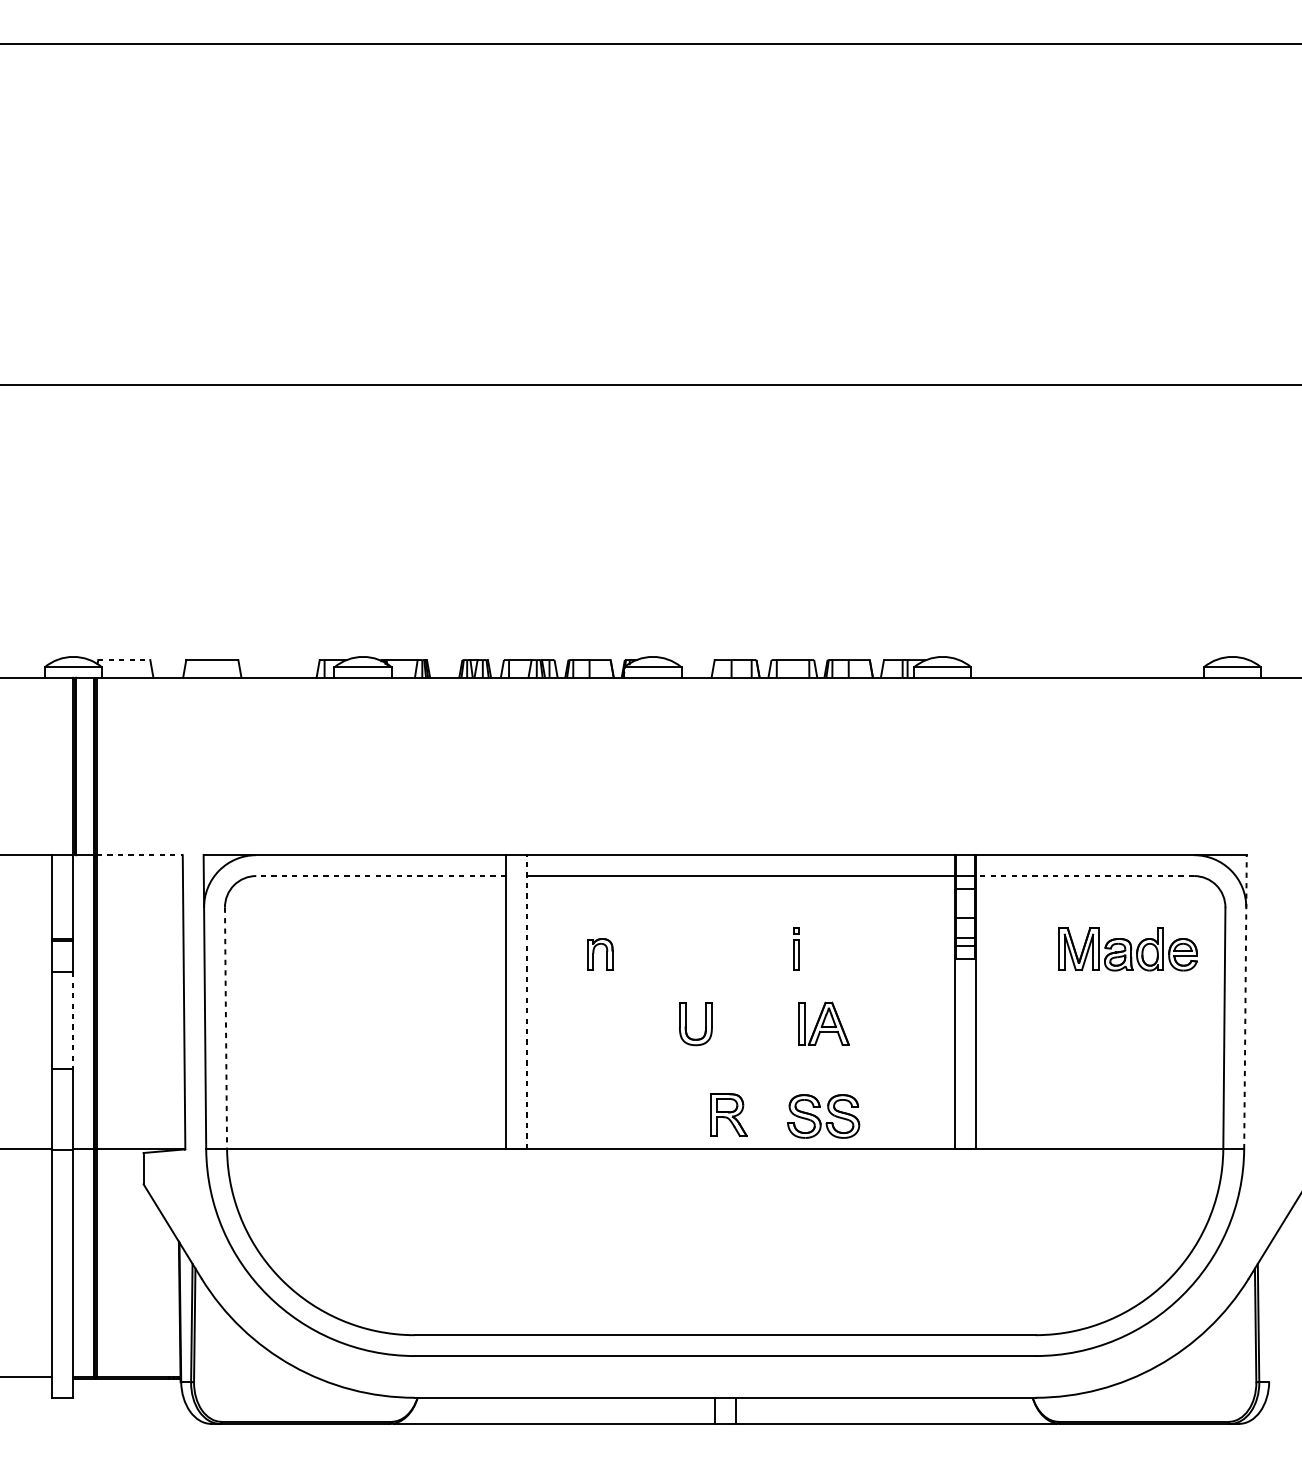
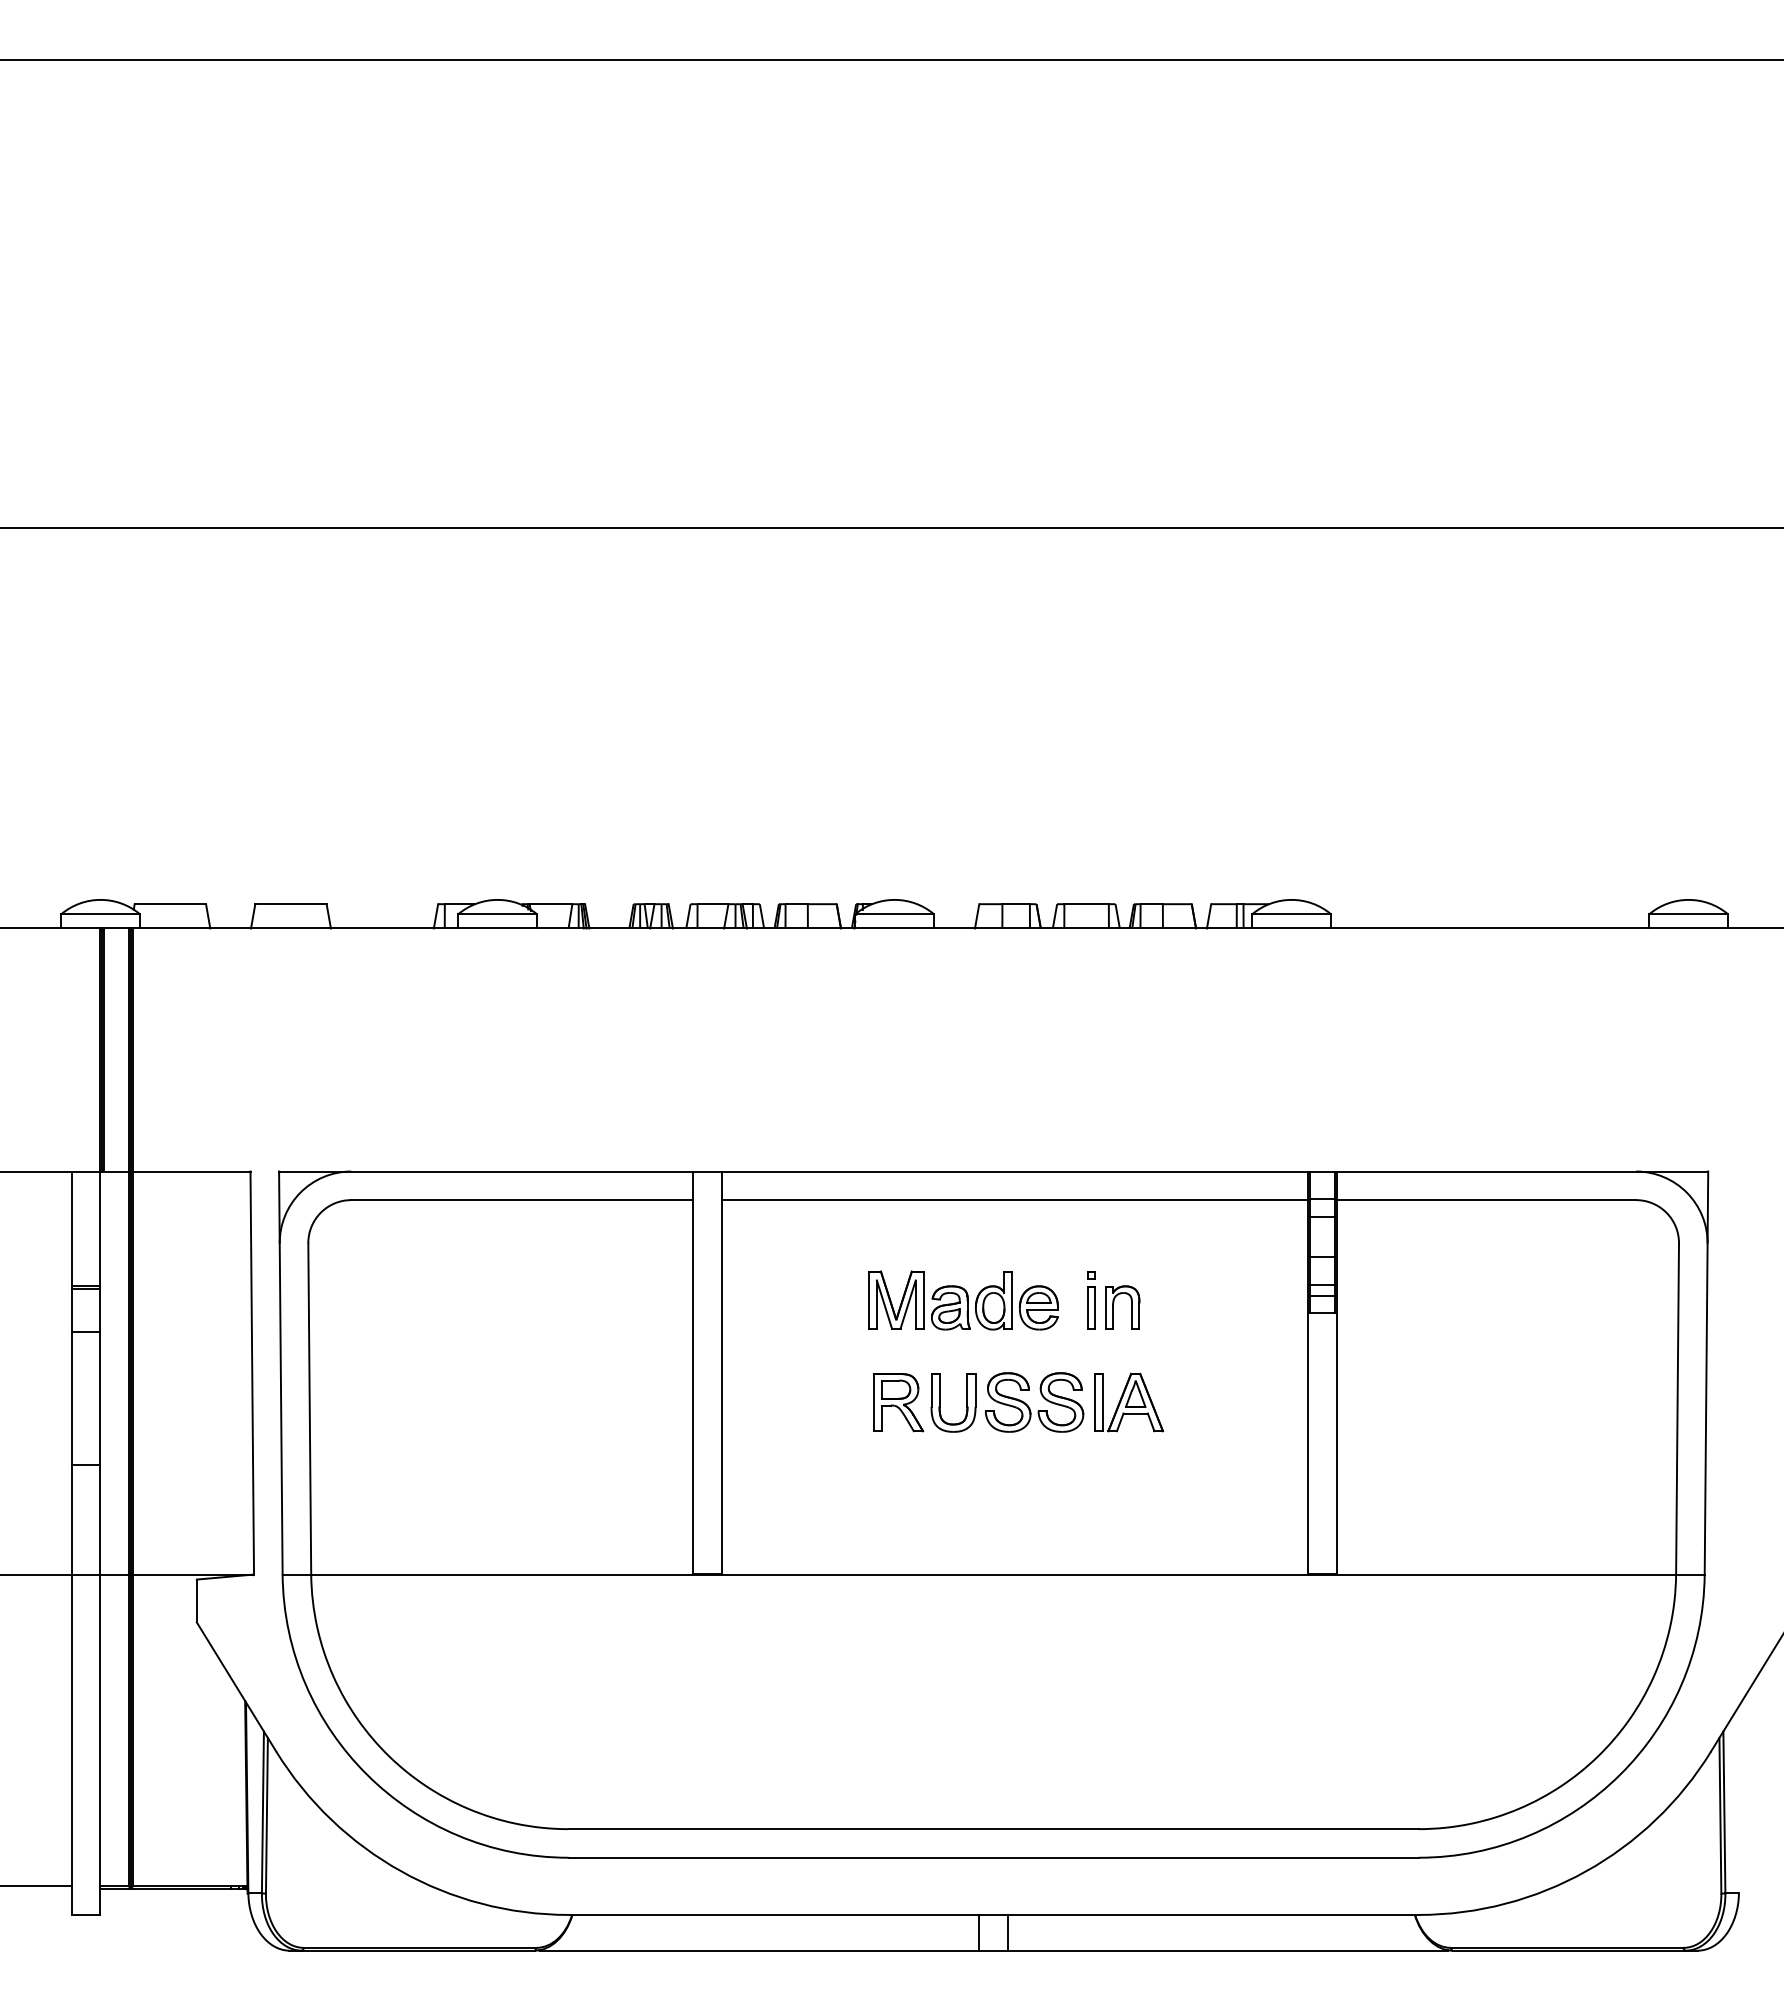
line: (124, 660) -> (170, 904), dashed -> solid
line: (139, 855) -> (191, 1171), dashed -> solid
line: (380, 876) -> (521, 1200), dashed -> solid
line: (1084, 876) -> (1486, 1200), dashed -> solid
part: (1127, 949) -> (963, 1300), moved
part: (593, 954) -> (1113, 1307), moved
line: (527, 1001) -> (722, 1372), dashed -> solid
line: (1245, 1001) -> (1706, 1372), dashed -> solid
line: (73, 1020) -> (100, 1398), dashed -> solid
line: (225, 1028) -> (309, 1409), dashed -> solid
part: (728, 1115) -> (898, 1402), moved
part: (819, 1119) -> (1029, 1406), moved

